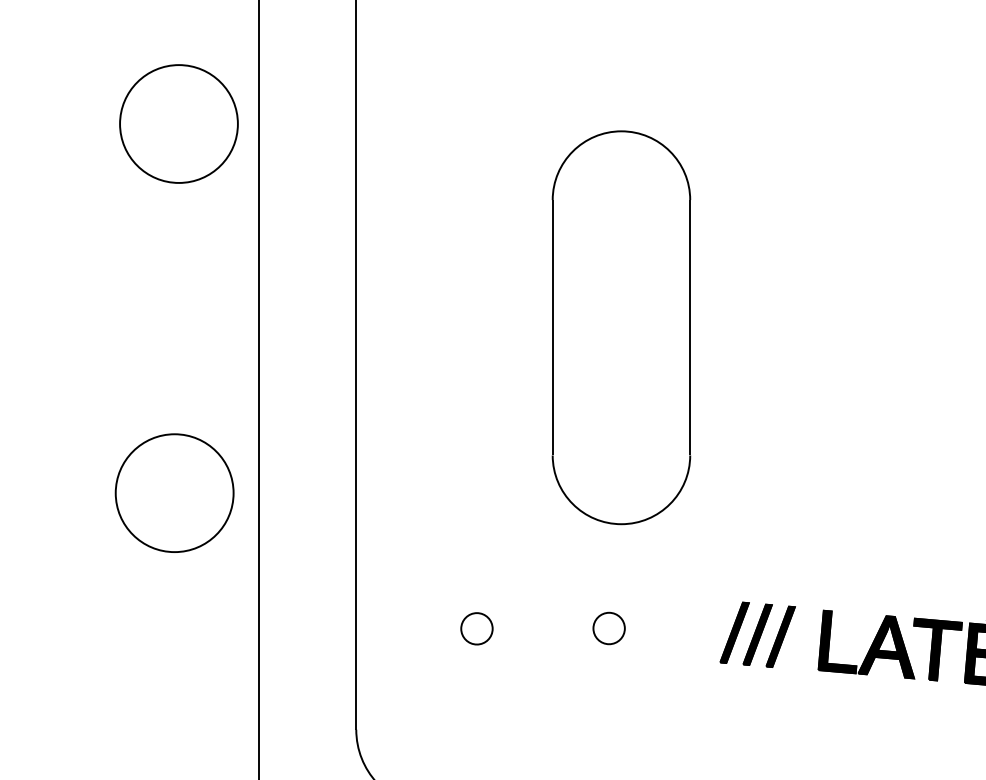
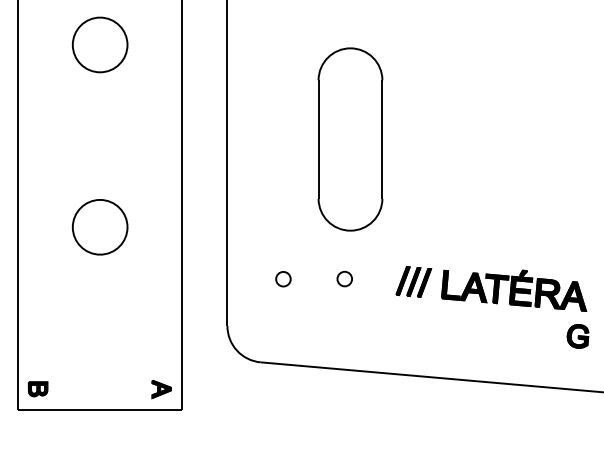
part: (177, 123) -> (99, 44), moved
part: (173, 493) -> (99, 227), moved

